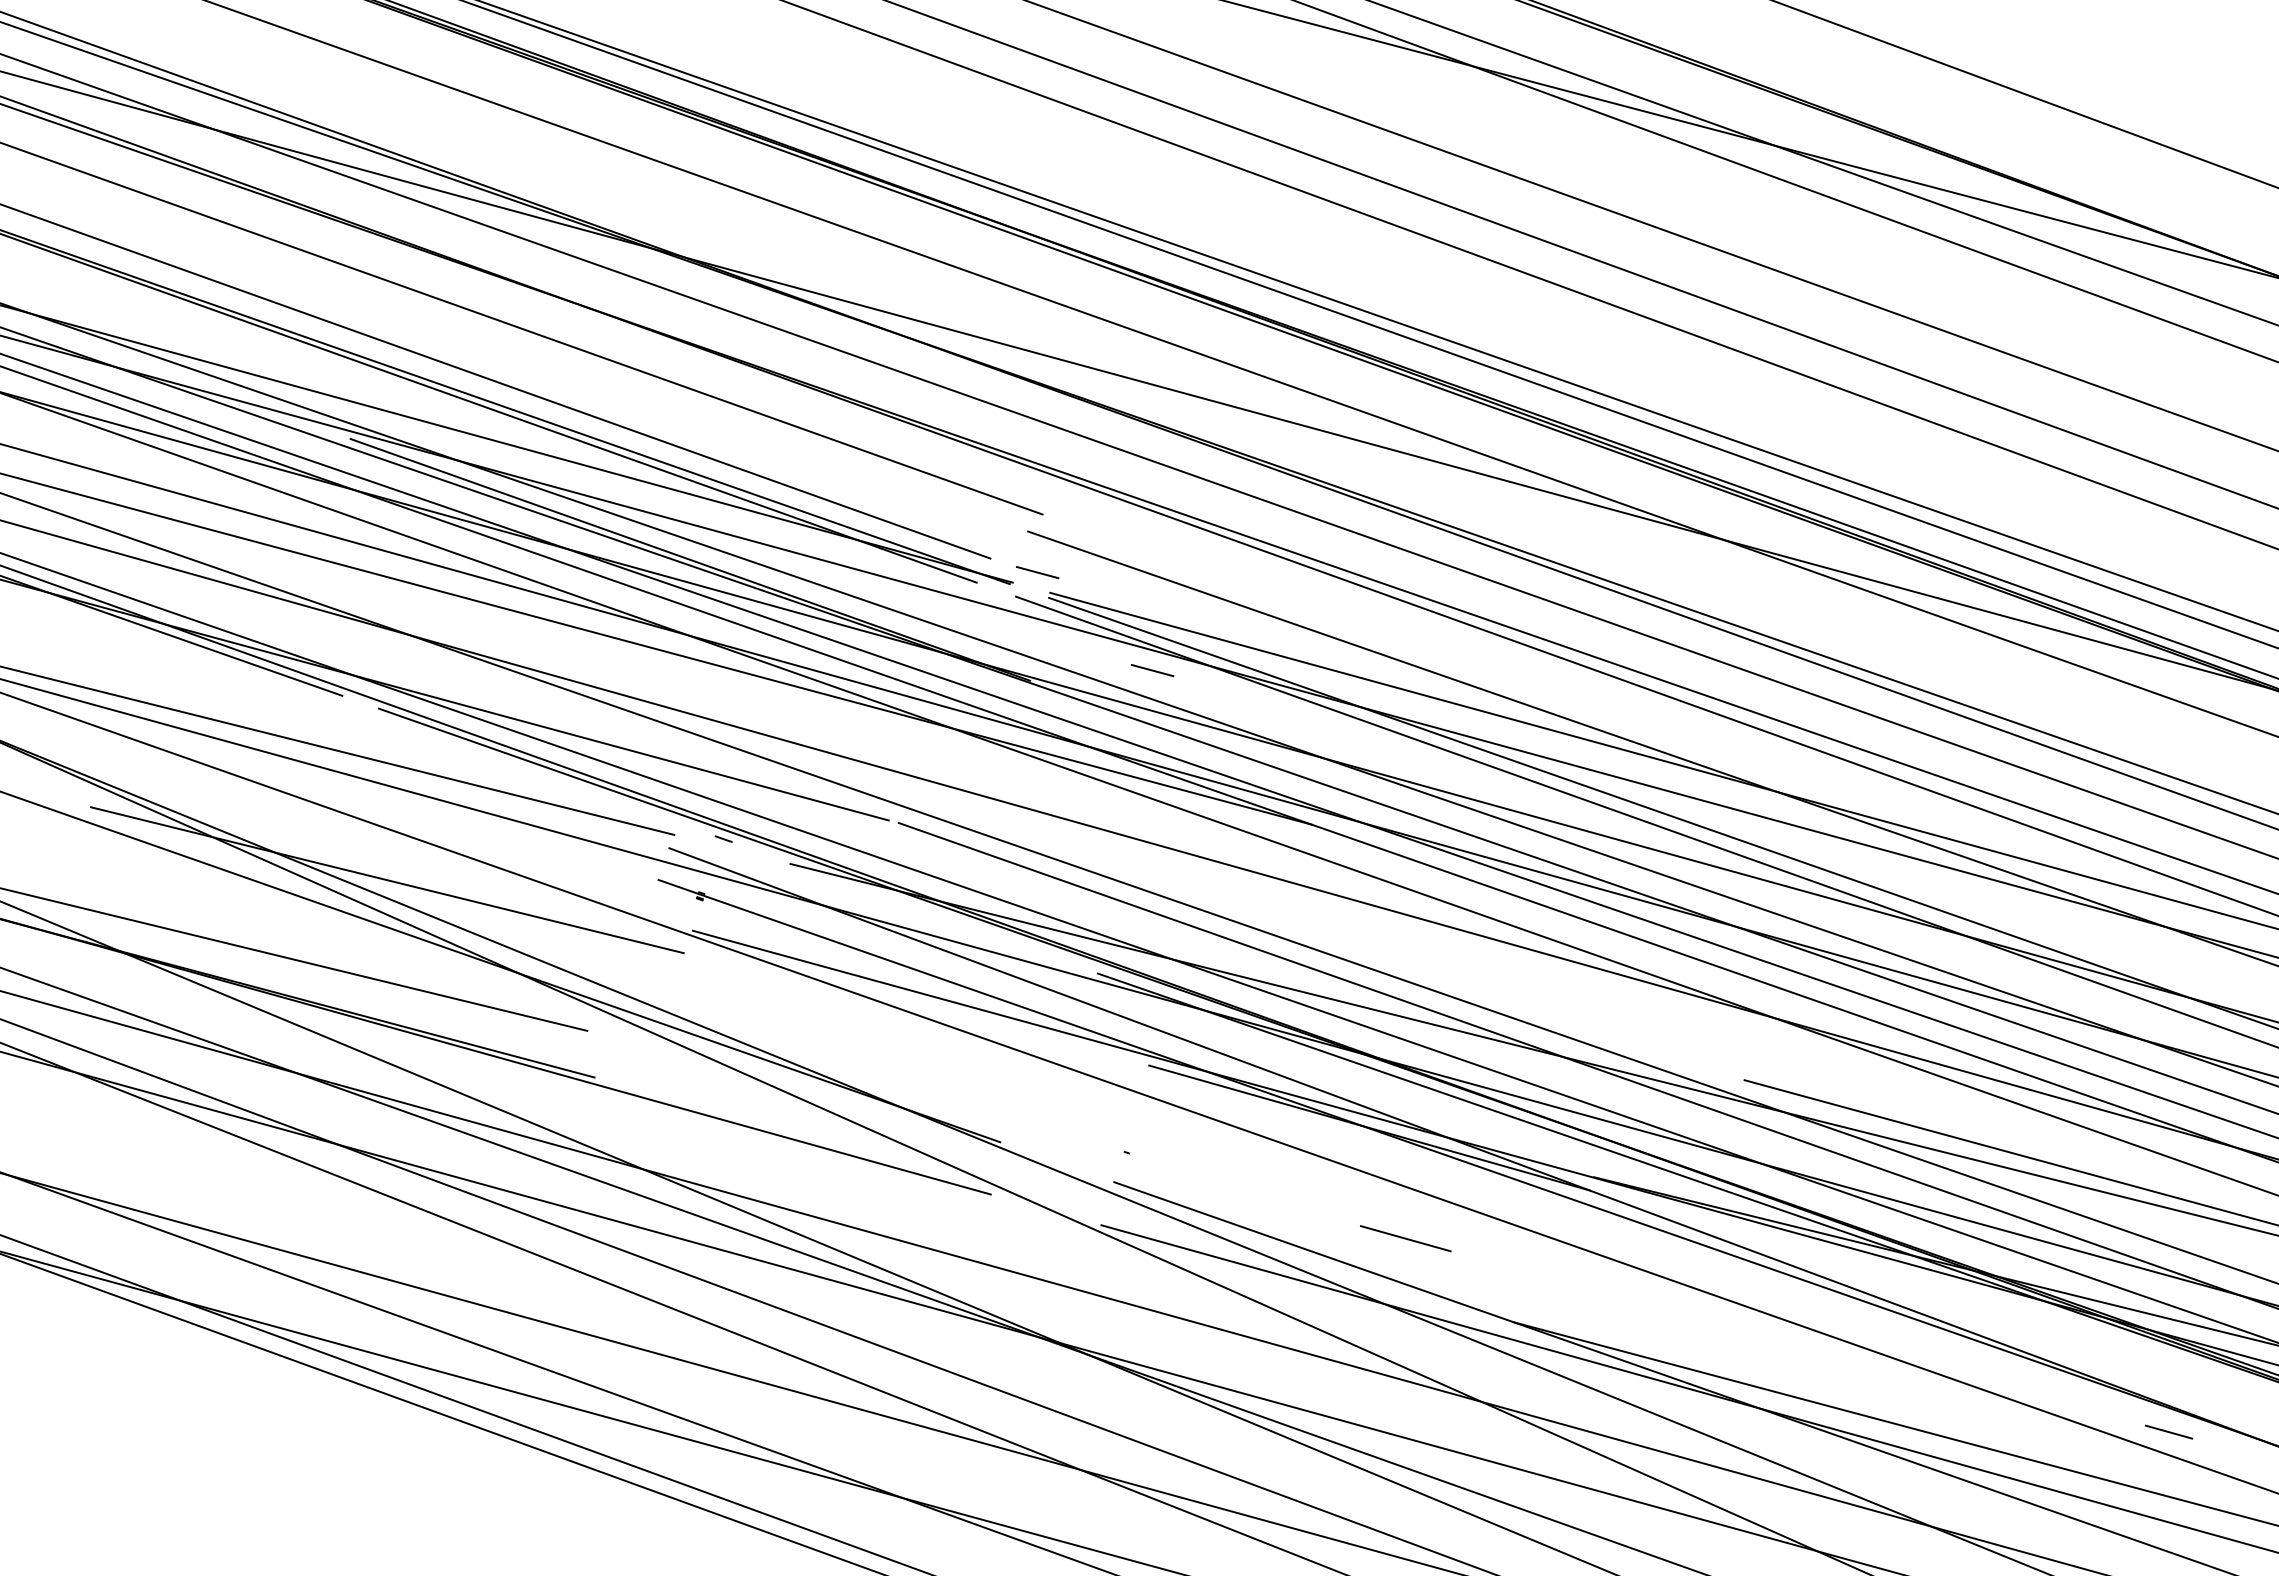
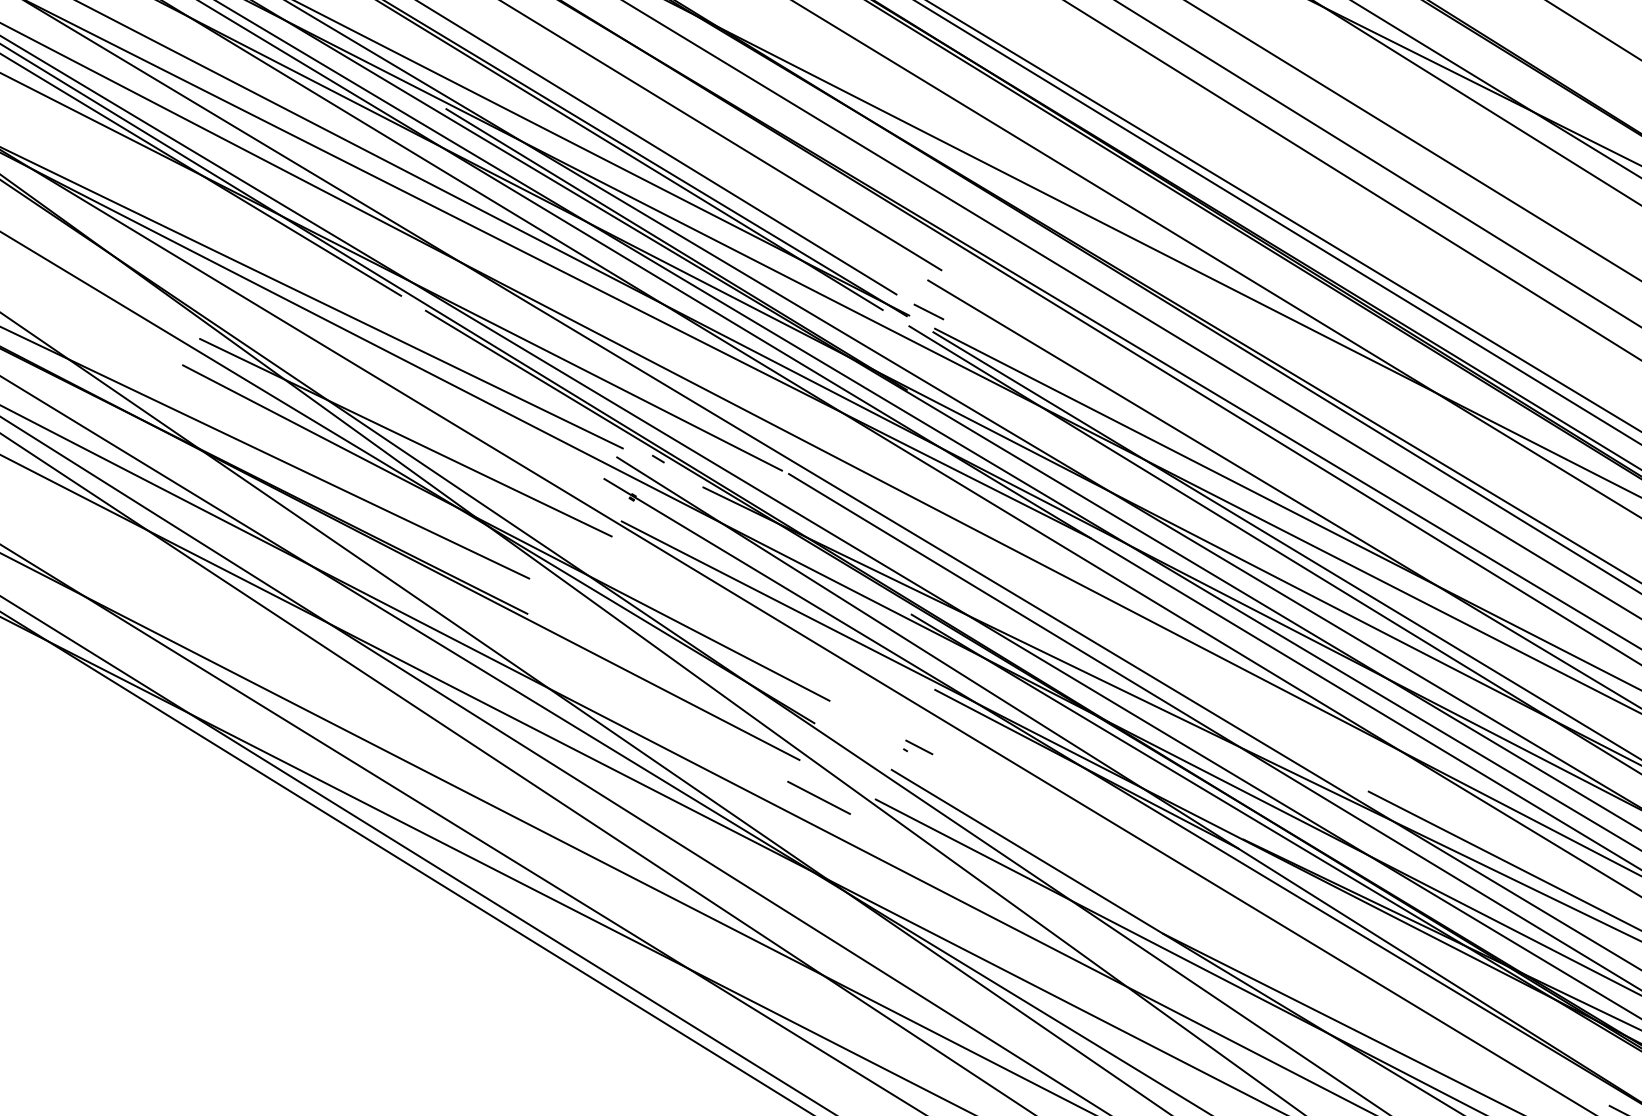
line: (1152, 670) -> (998, 401), removed
line: (544, 977) -> (506, 532), added
line: (1143, 1145) -> (918, 747), added
line: (1405, 1238) -> (818, 797), moved

